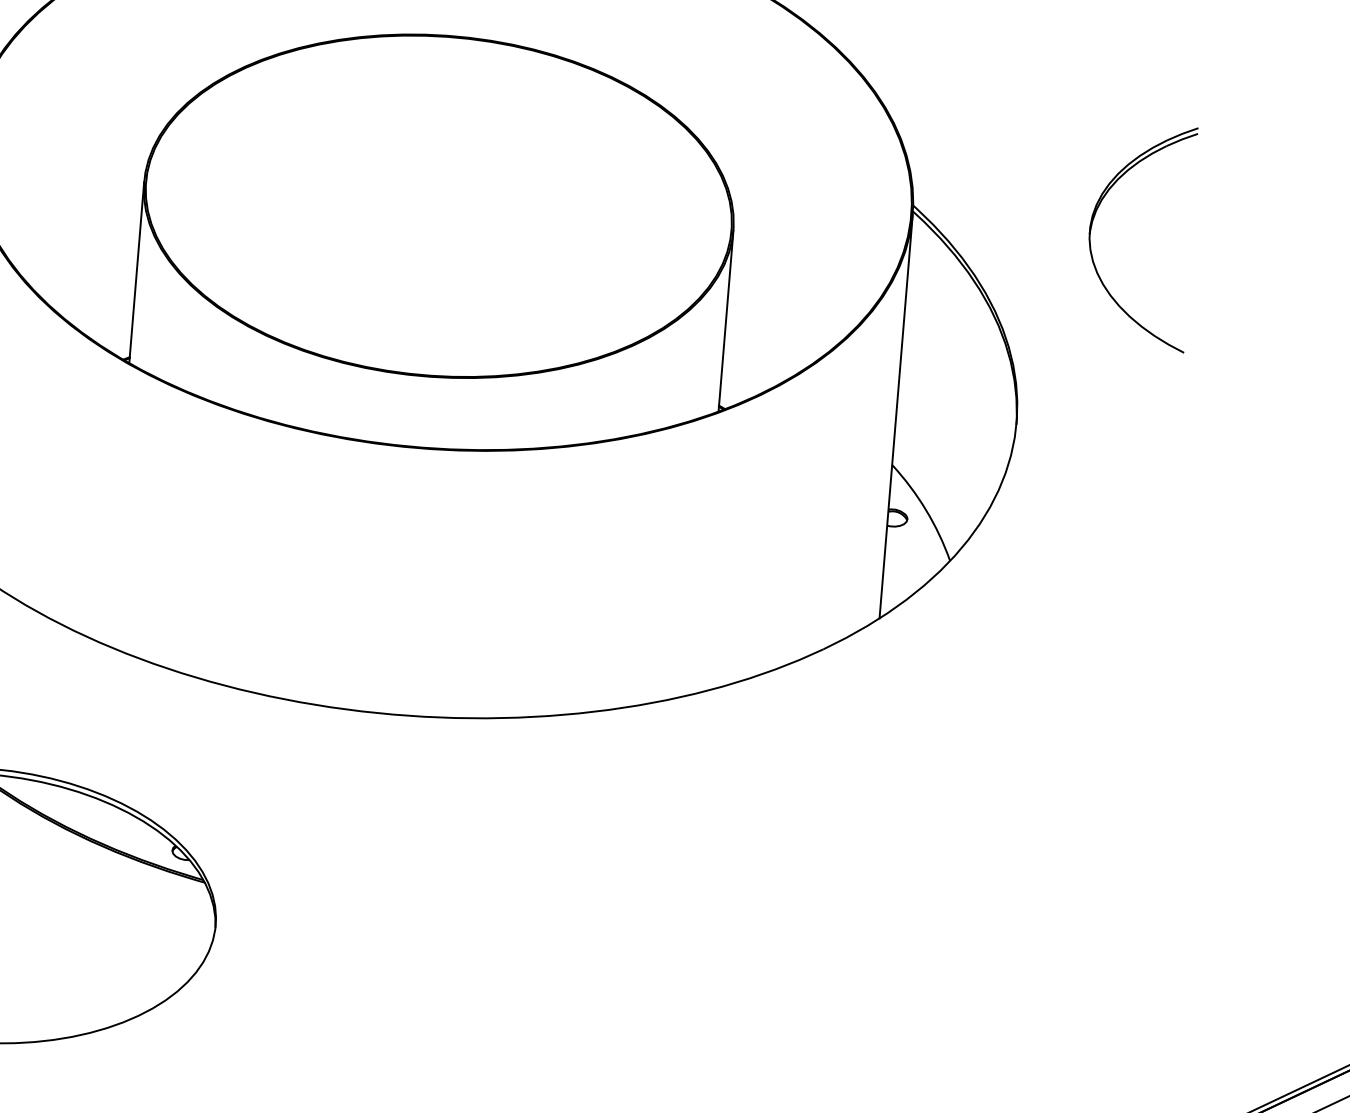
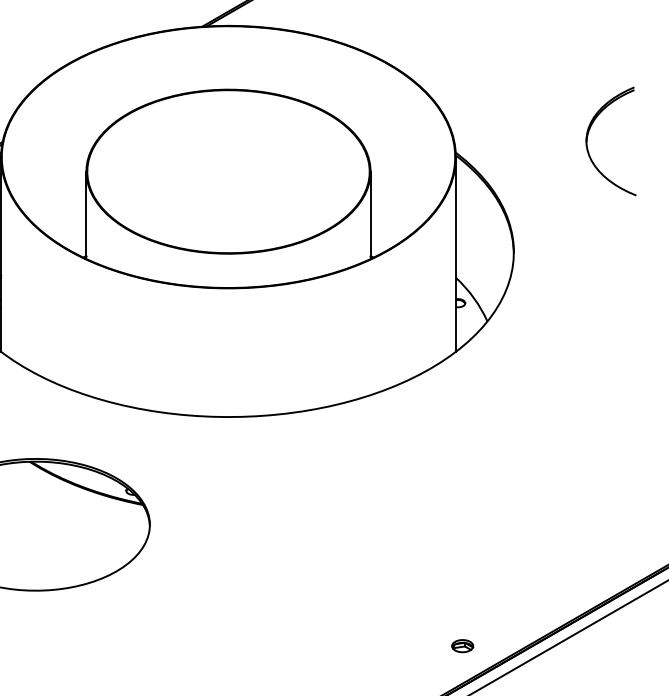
part: (1095, 220) -> (588, 135), moved

